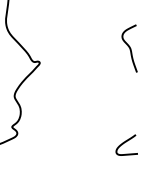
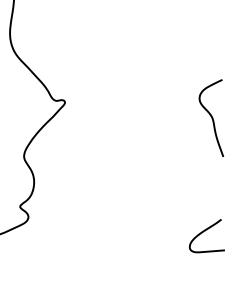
curve: (129, 48) -> (211, 117), moved

